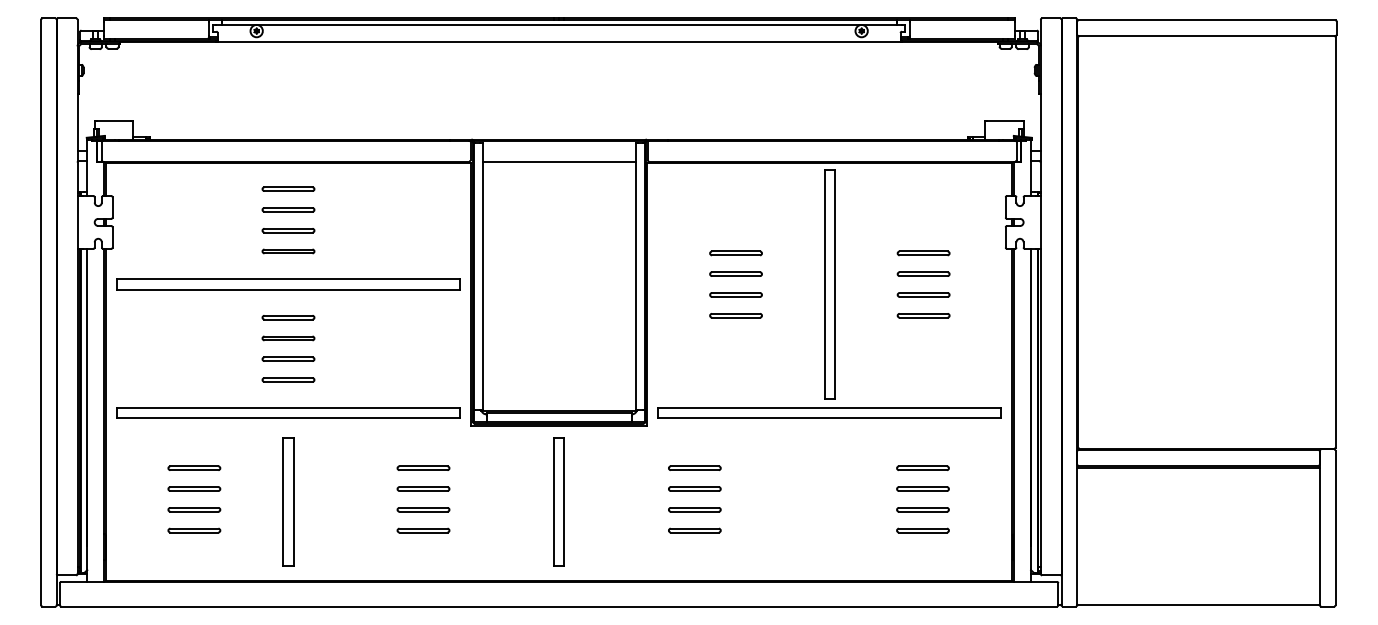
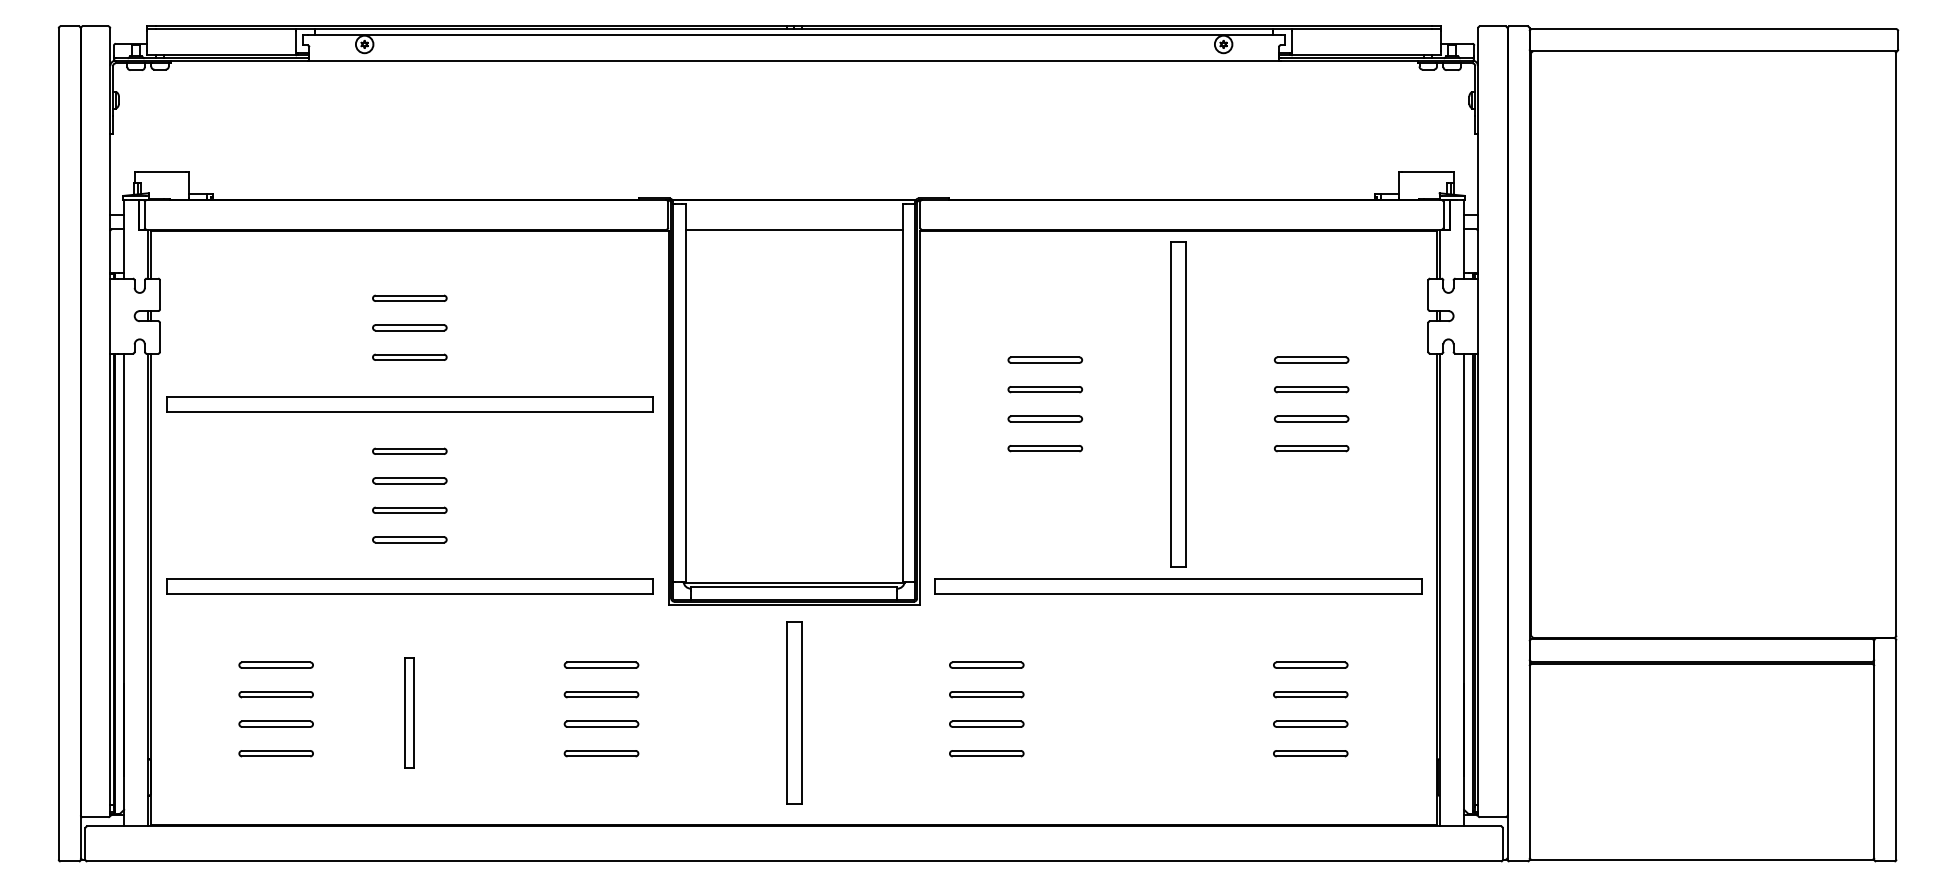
part: (288, 188) -> (409, 268), removed
part: (288, 501) -> (409, 712), size x0.6

